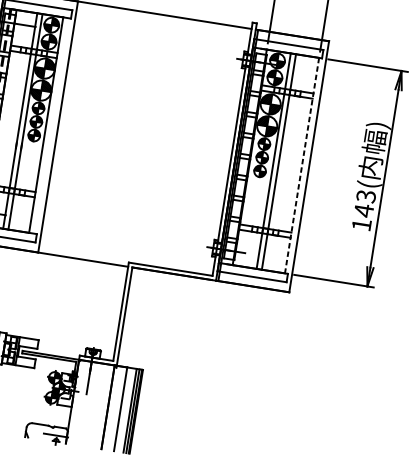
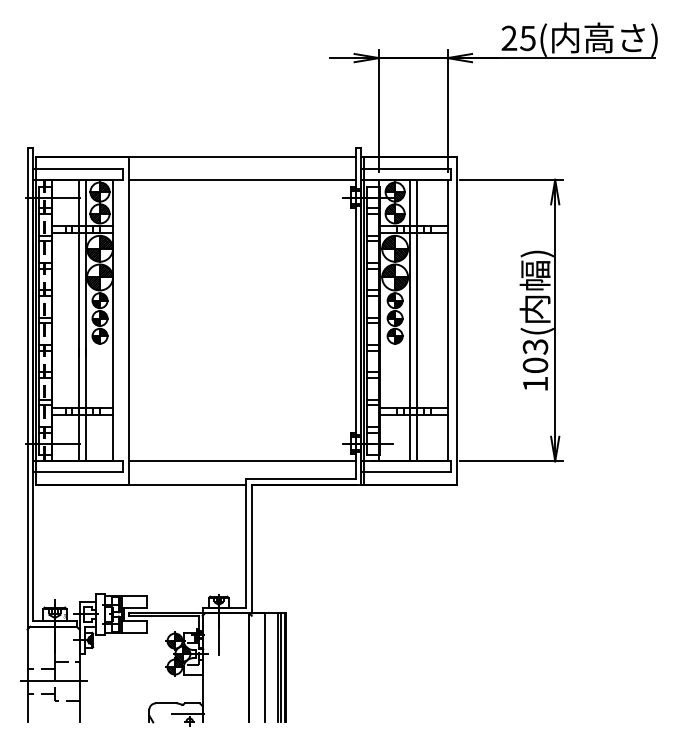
line: (161, 32) -> (241, 179), added
line: (302, 165) -> (447, 320), dashed -> solid
text: (363, 210) -> (535, 365), 143( -> 103(
line: (127, 248) -> (241, 461), added

